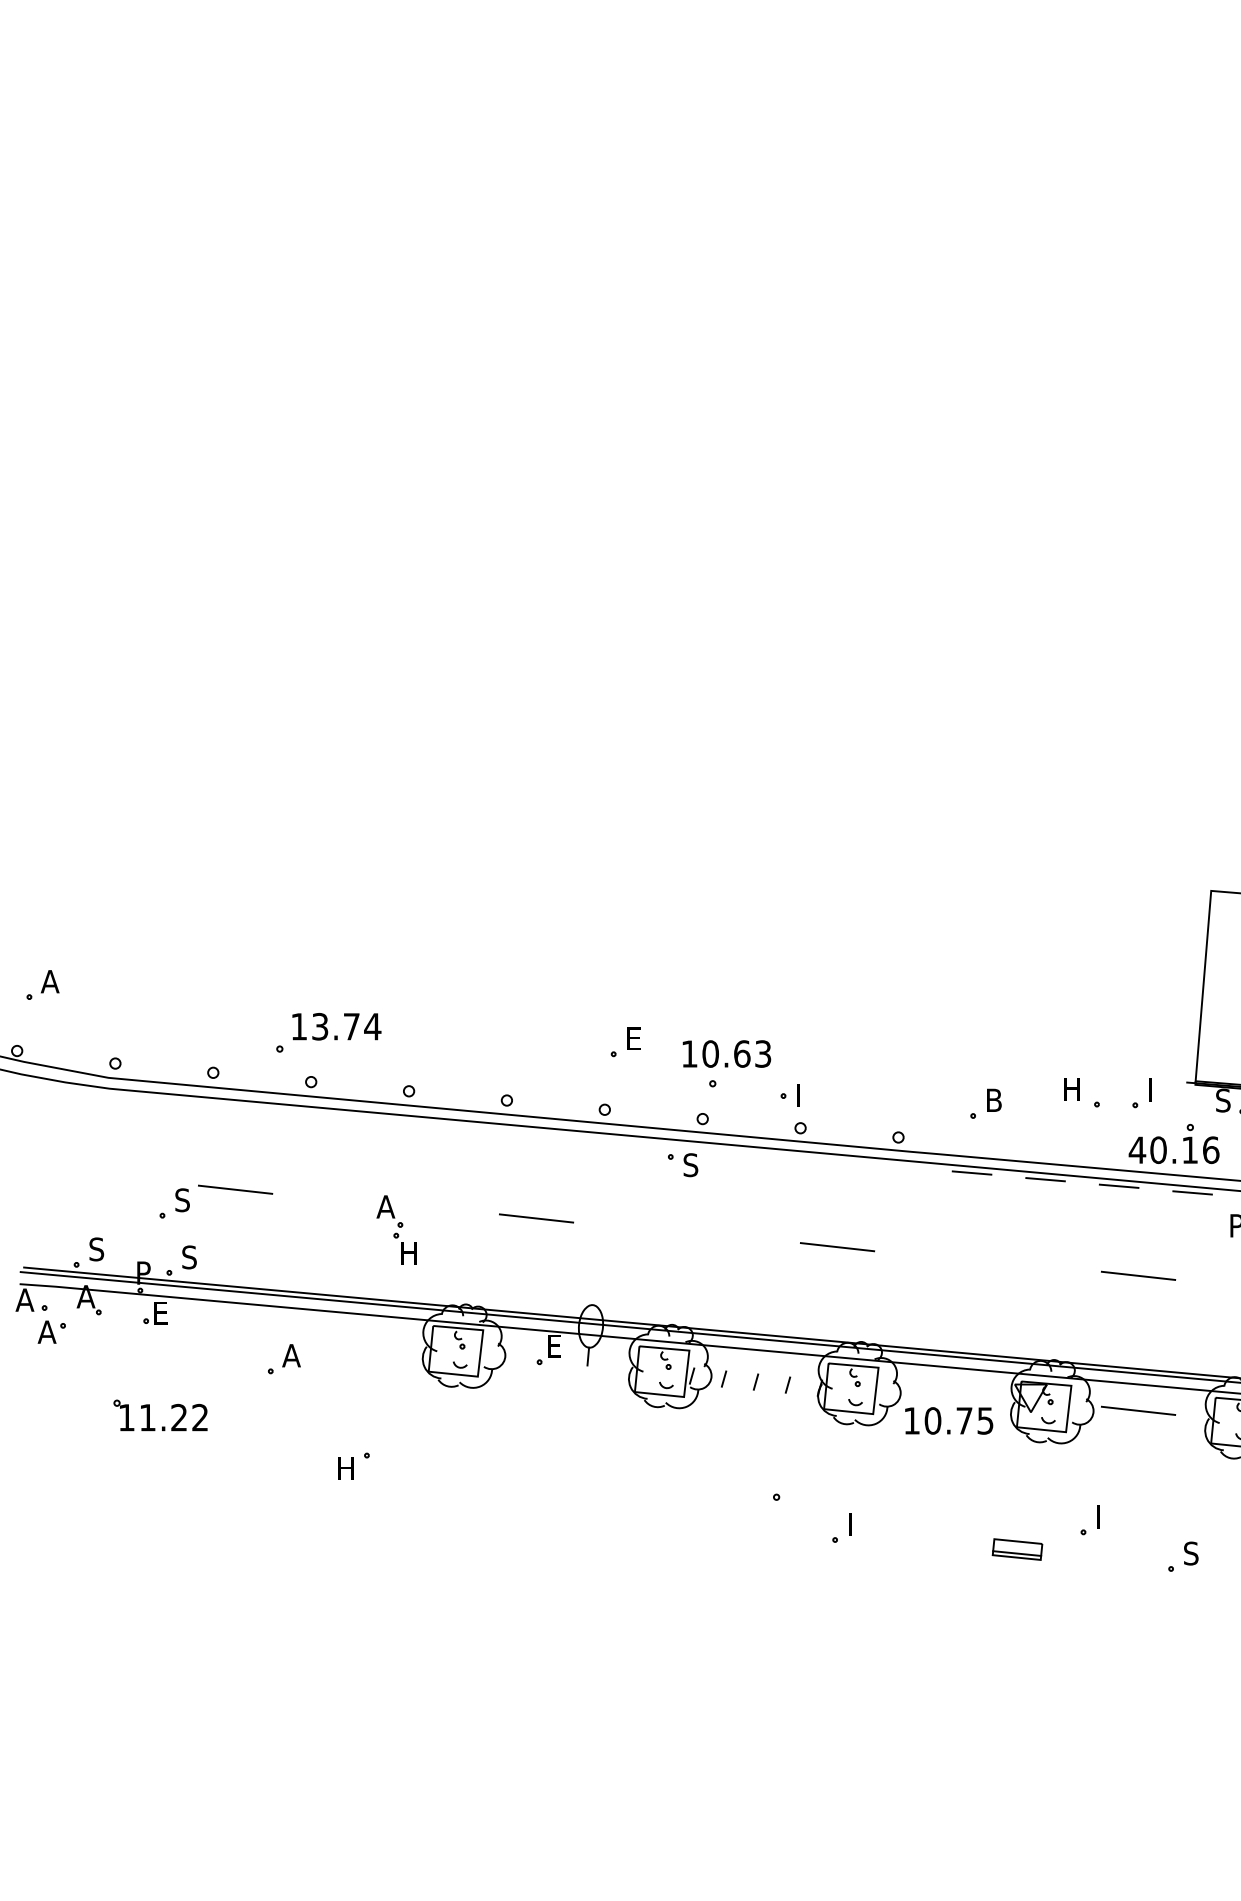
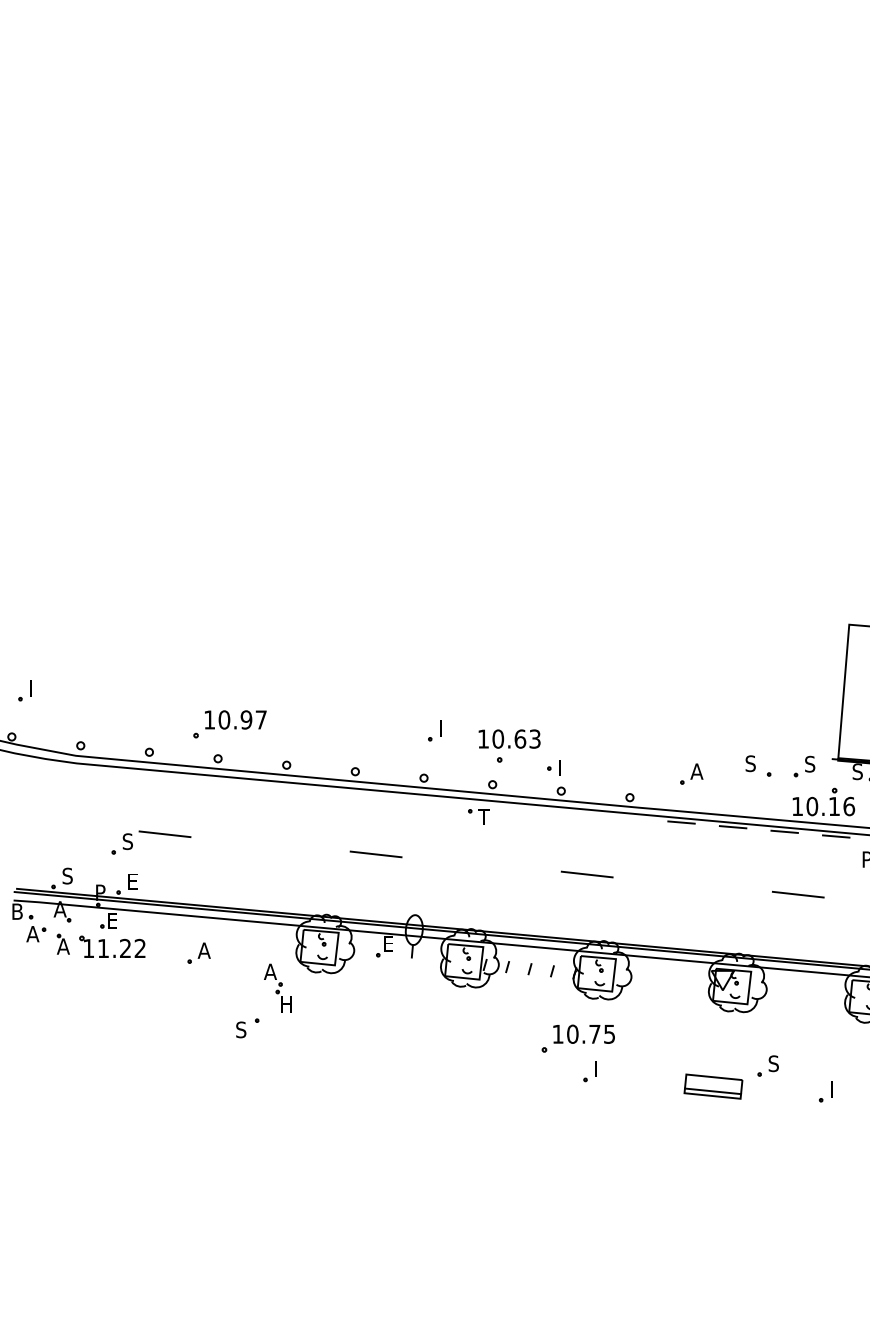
text: (49, 981) -> (34, 688), A -> I
text: (346, 1026) -> (242, 719), 13.74 -> 10.97
text: (635, 1038) -> (445, 728), E -> I
text: (1071, 1089) -> (751, 763), H -> S
text: (1155, 1089) -> (810, 763), I -> S
text: (993, 1099) -> (696, 770), B -> A
text: (1137, 1149) -> (797, 806), 40.16 -> 10.16
text: (690, 1165) -> (484, 817), S -> T
part: (396, 1229) -> (277, 987), moved
text: (189, 1257) -> (132, 881), S -> E
text: (24, 1299) -> (17, 911), A -> B
part: (90, 1346) -> (63, 944), added
line: (1138, 1410) -> (798, 989), removed
part: (149, 1415) -> (104, 947), moved
text: (949, 1420) -> (584, 1033), moved
text: (345, 1468) -> (242, 1029), H -> S
text: (1103, 1516) -> (773, 1063), I -> S
part: (1017, 1549) -> (713, 1086), size x1.67
text: (1191, 1553) -> (835, 1089), S -> I

